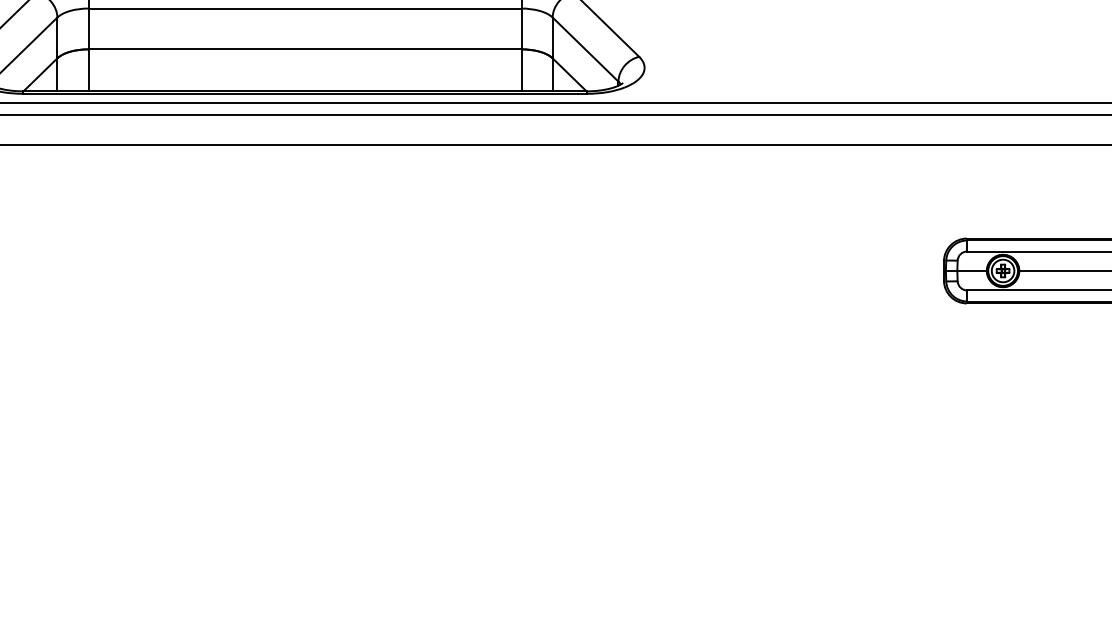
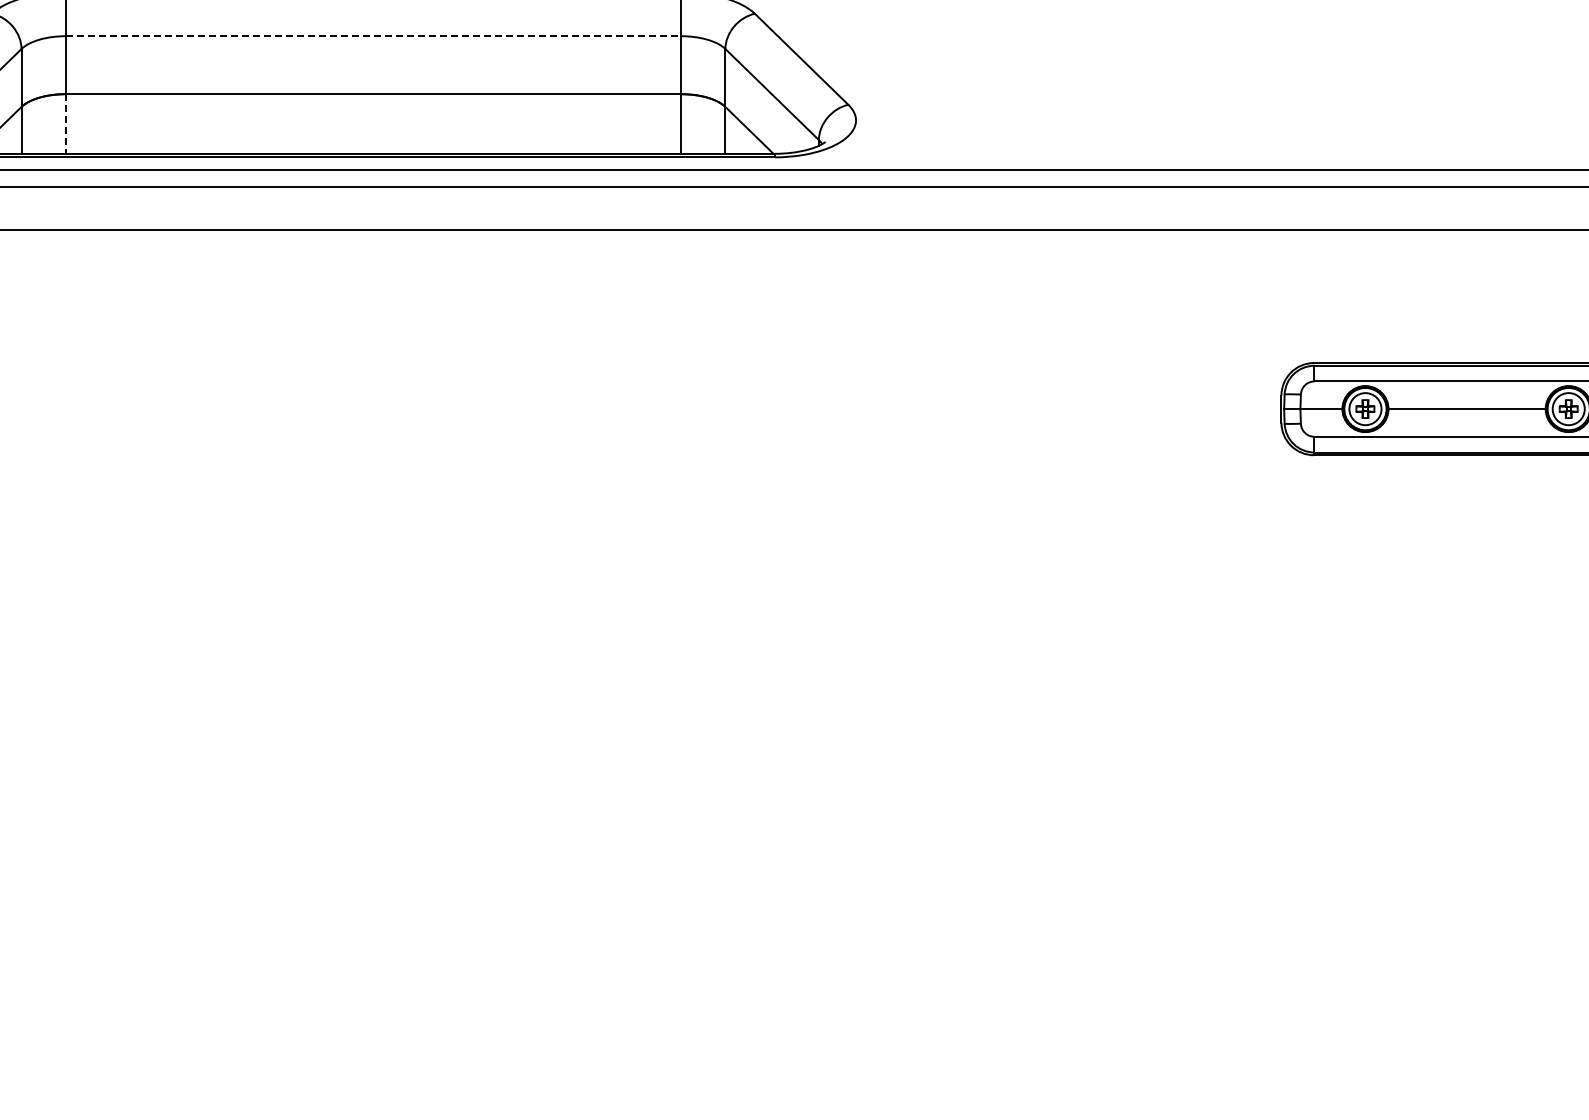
line: (305, 8) -> (373, 36), solid -> dashed
line: (88, 70) -> (65, 124), solid -> dashed

